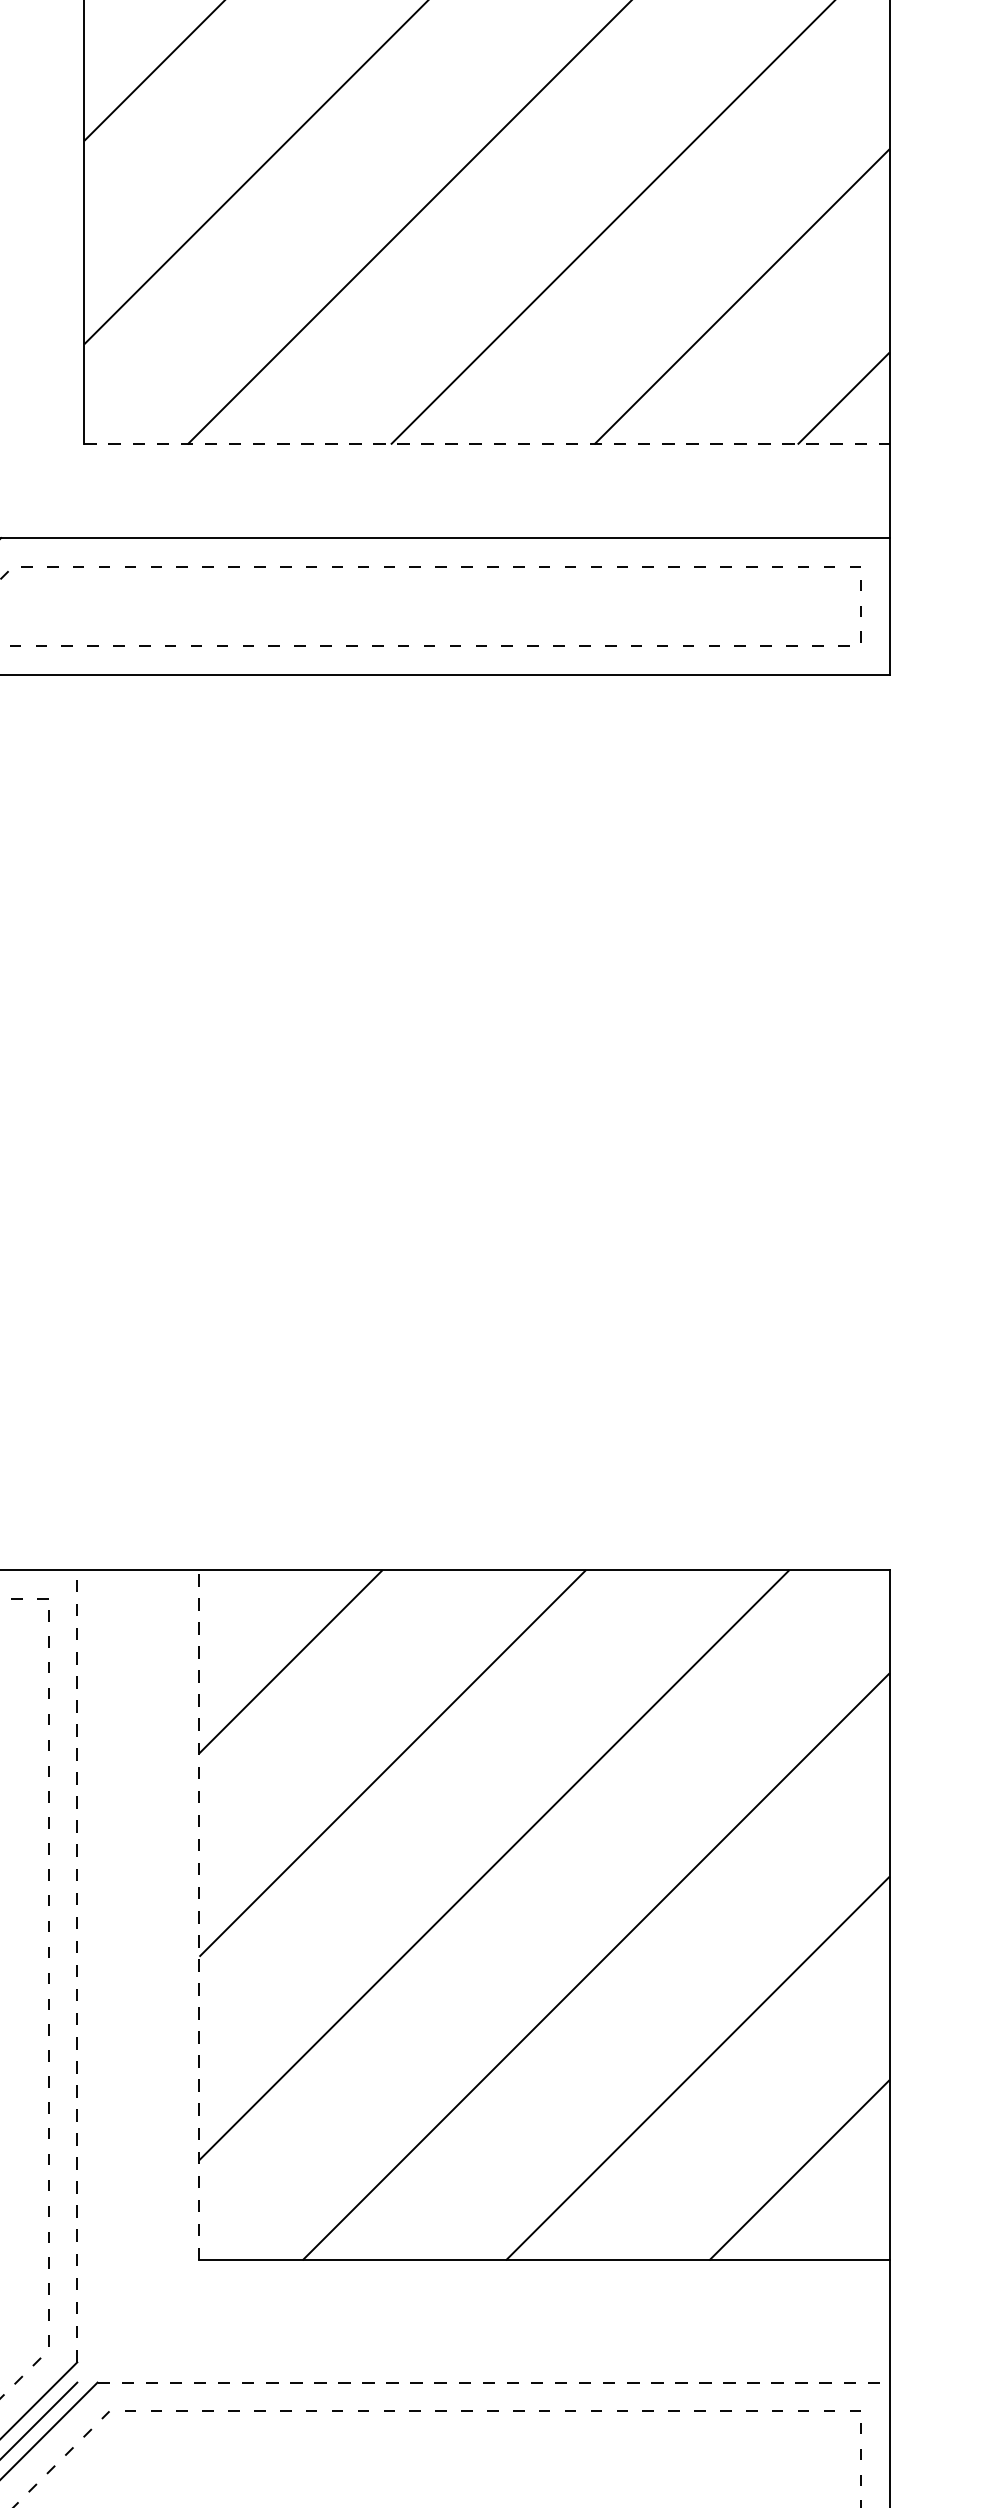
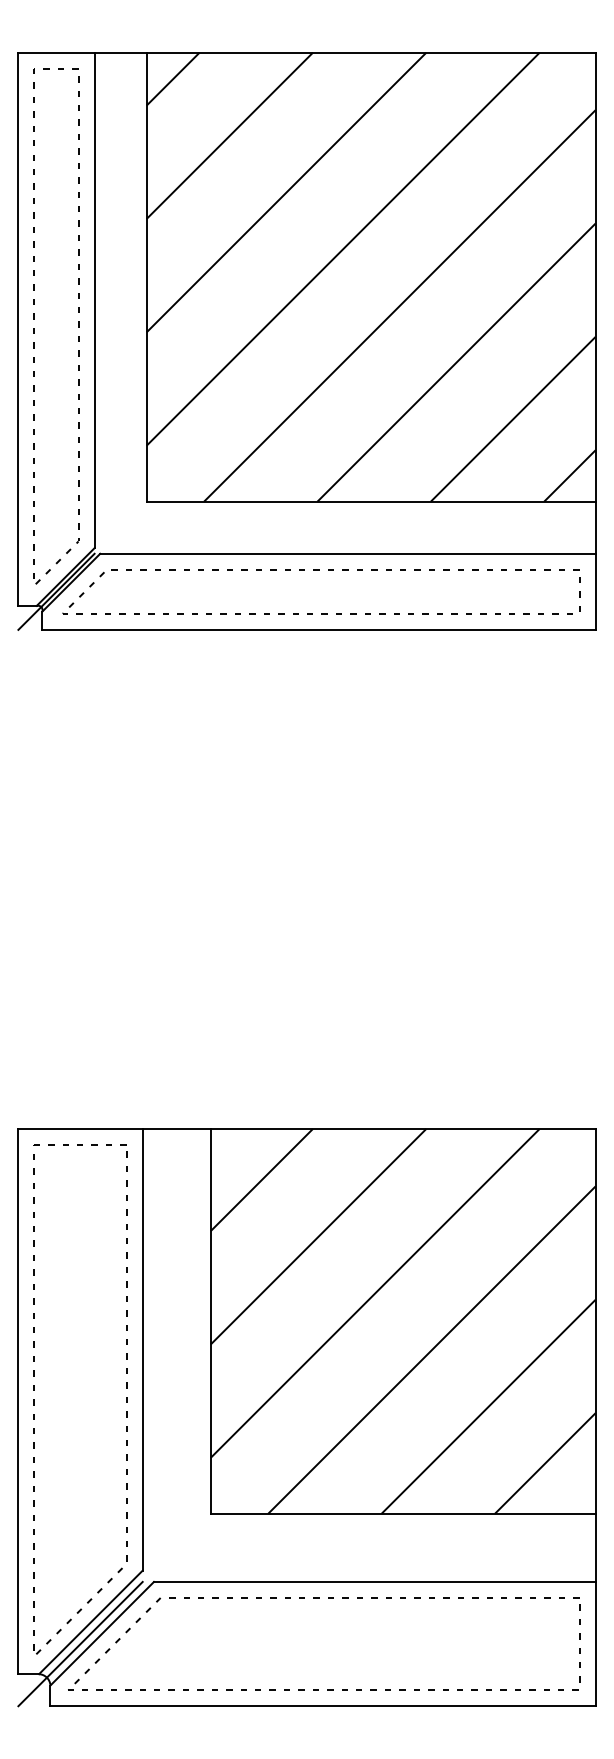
line: (487, 444) -> (371, 501), dashed -> solid
line: (198, 1913) -> (210, 1320), dashed -> solid
line: (76, 1965) -> (142, 1349), dashed -> solid
line: (493, 2381) -> (374, 1581), dashed -> solid

